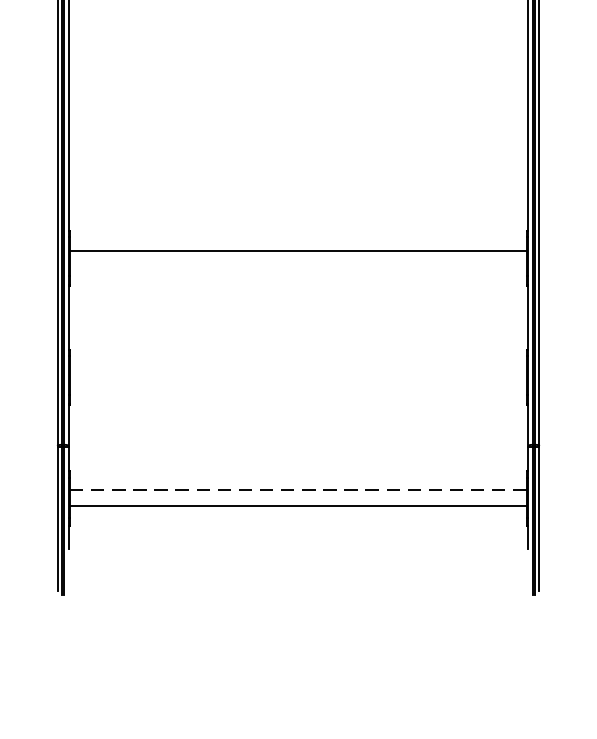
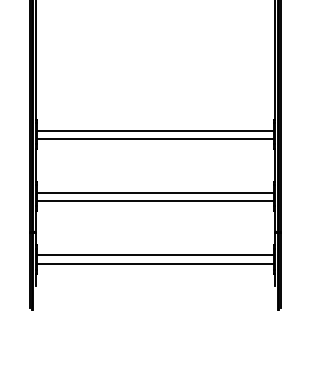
line: (298, 265) -> (155, 138), added
line: (298, 369) -> (155, 192), added
line: (298, 384) -> (155, 200), added
line: (298, 490) -> (155, 255), dashed -> solid

